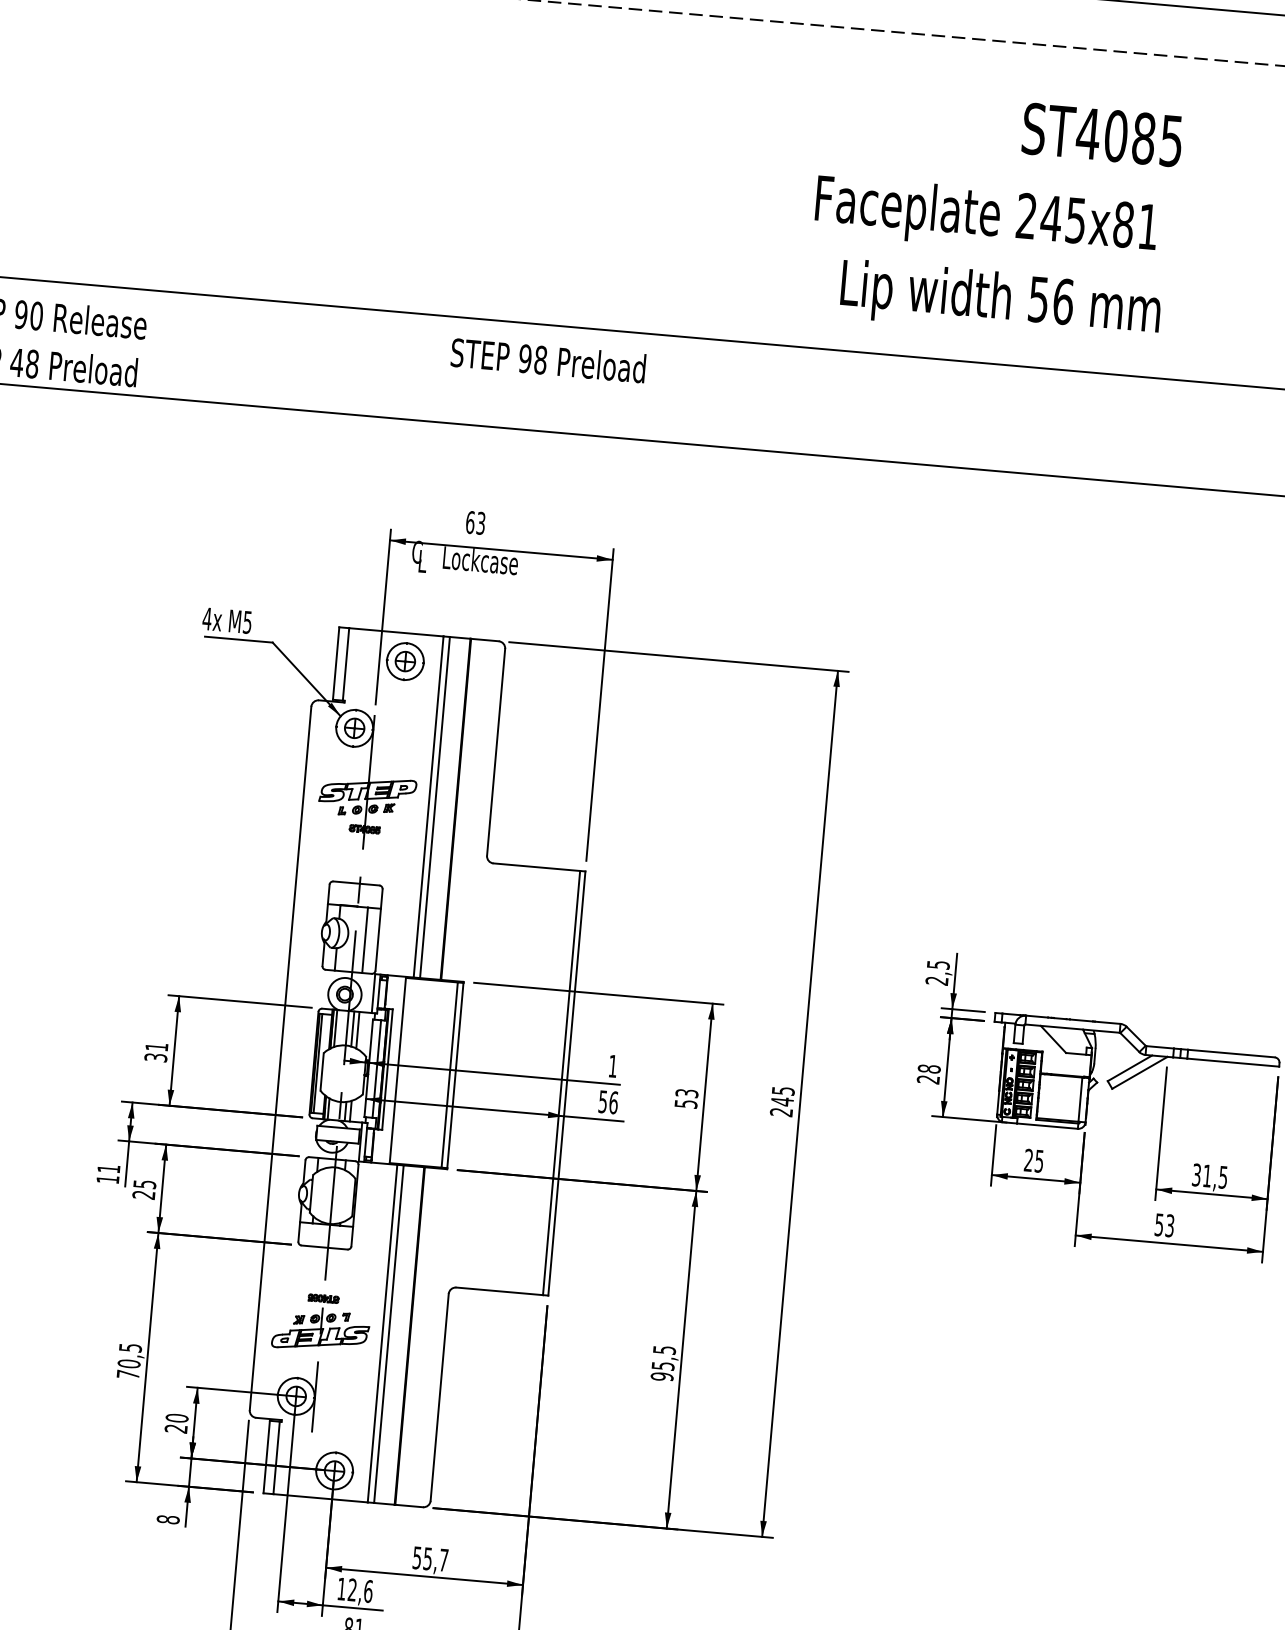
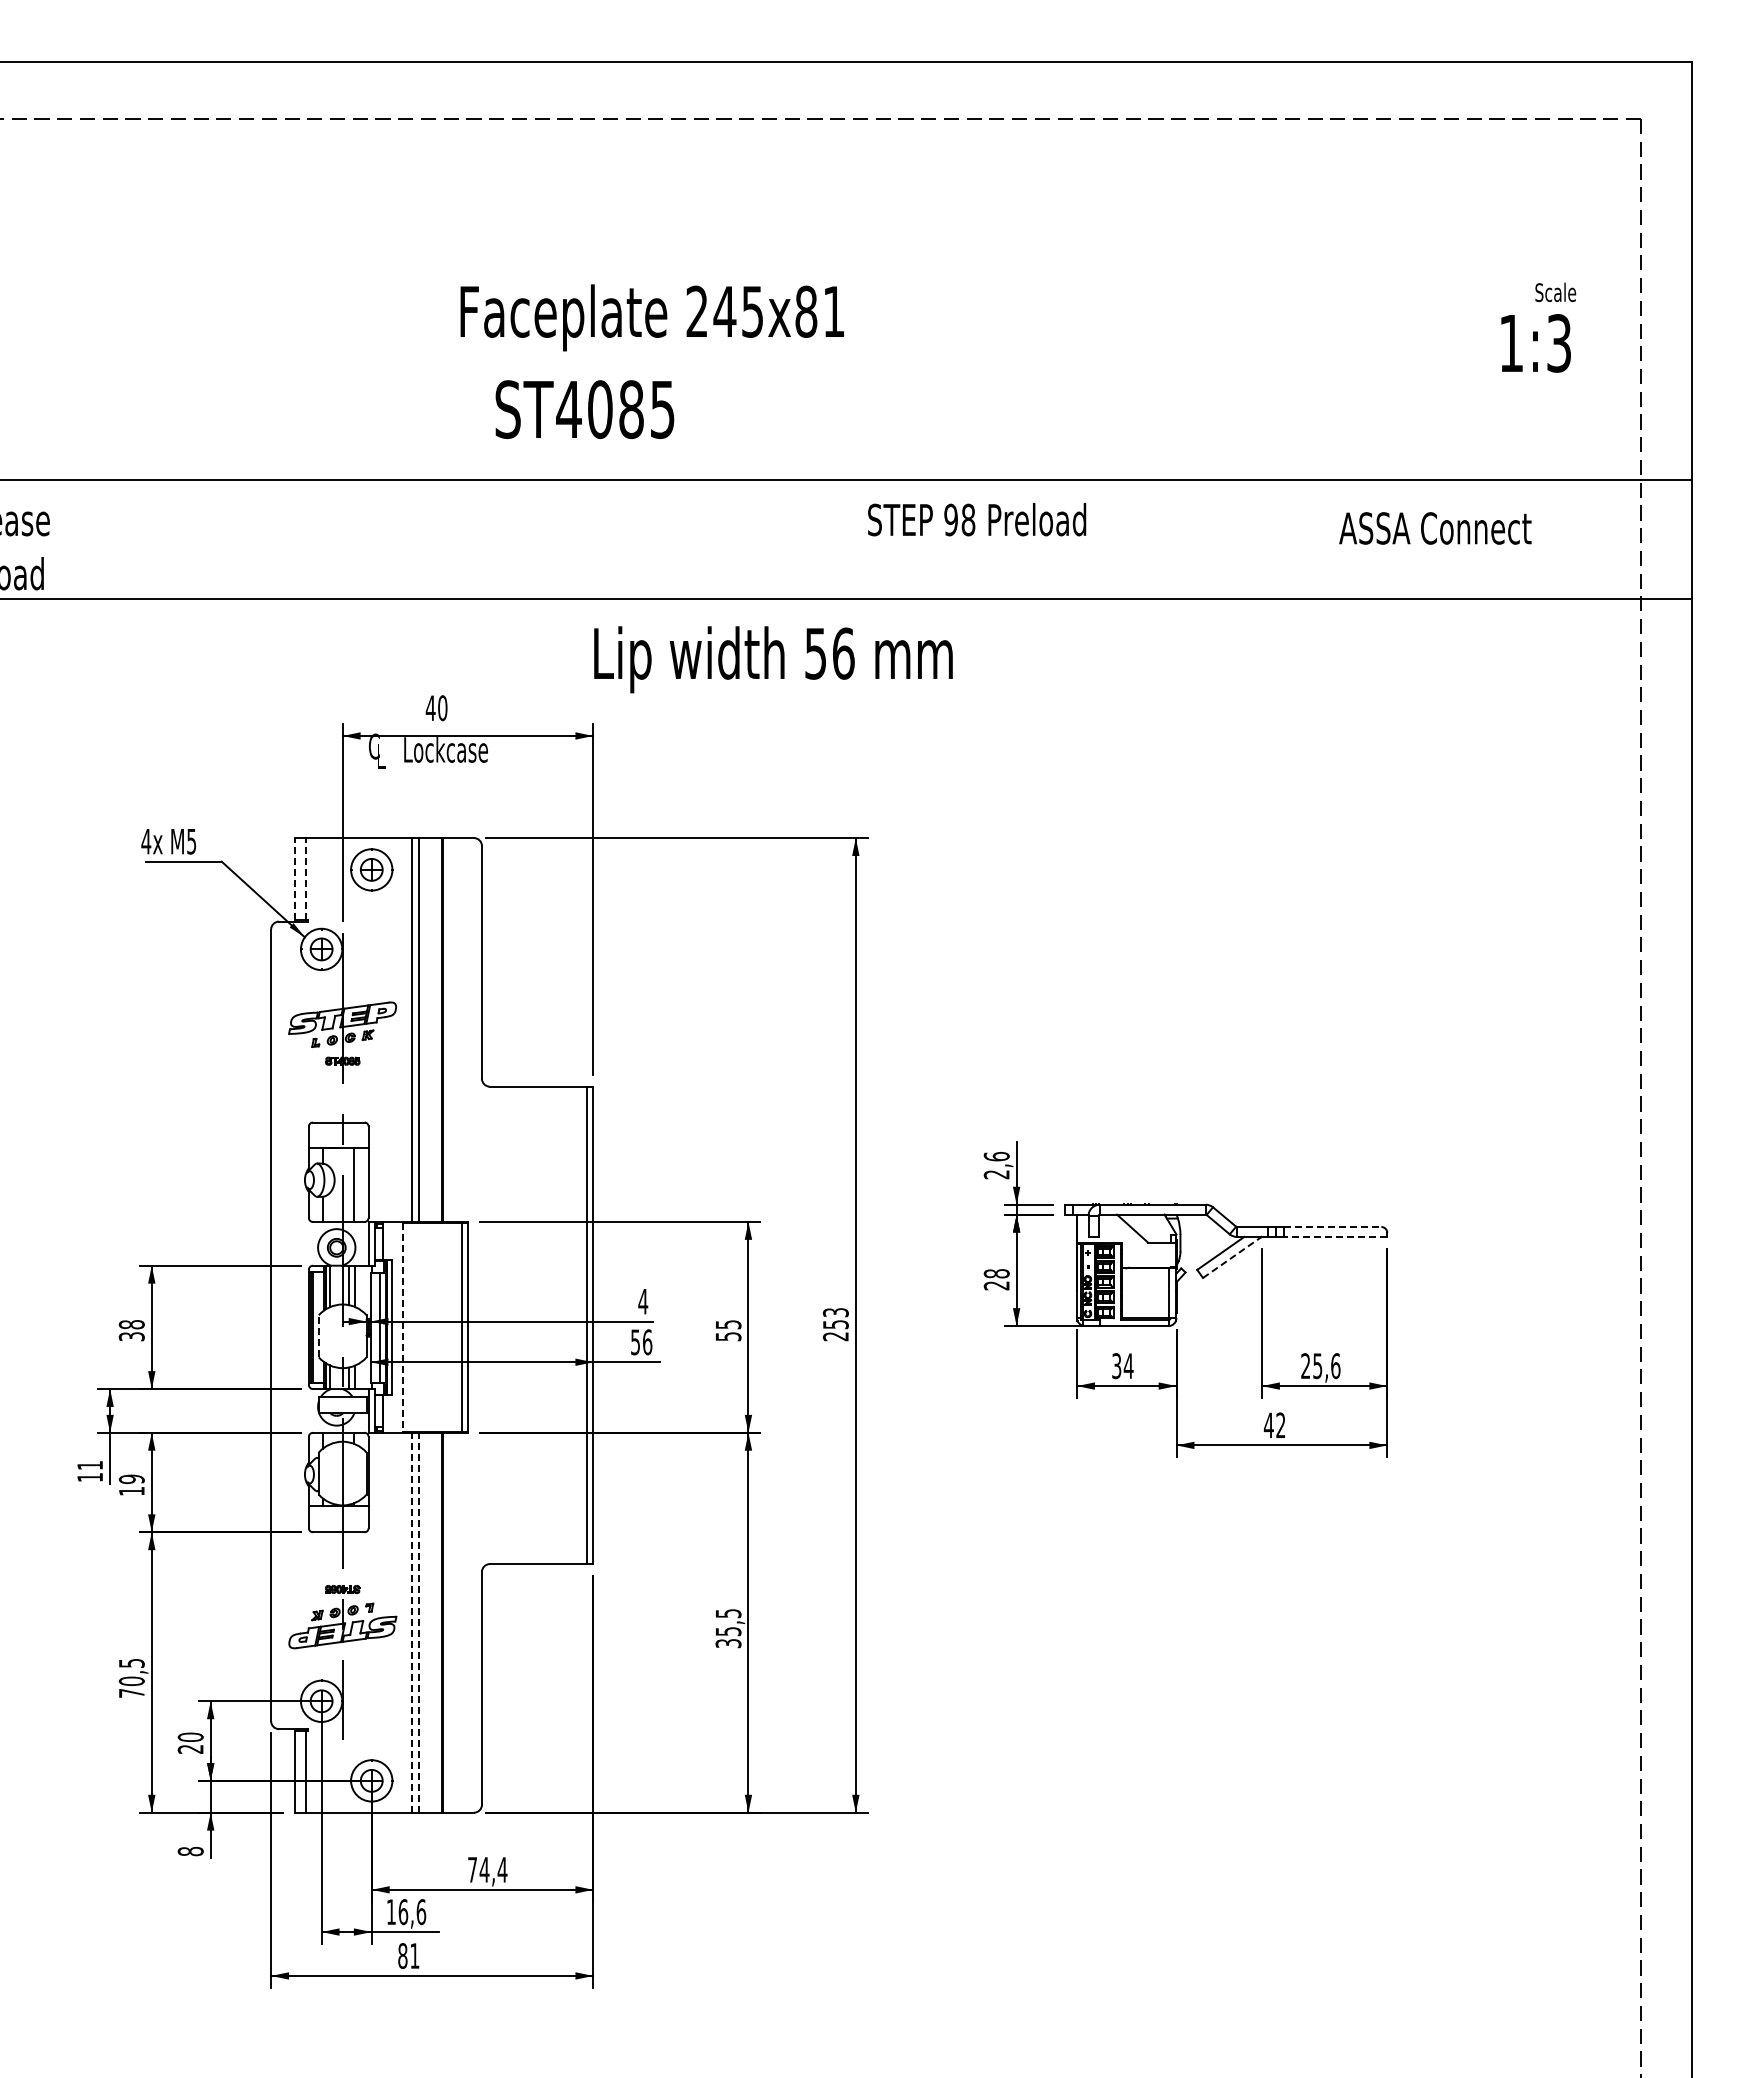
text: (1102, 134) -> (584, 409), moved
text: (985, 217) -> (651, 317), moved
text: (1000, 301) -> (773, 659), moved
text: (548, 360) -> (977, 519), moved
text: (475, 523) -> (436, 708), 63 -> 40
line: (336, 663) -> (294, 878), solid -> dashed
line: (345, 664) -> (305, 878), solid -> dashed
text: (938, 964) -> (996, 1156), 2,5 -> 2,6
text: (156, 1046) -> (131, 1324), 31 -> 38
line: (1231, 1054) -> (1332, 1227), solid -> dashed
line: (1233, 1062) -> (1335, 1236), solid -> dashed
text: (613, 1066) -> (643, 1301), 1 -> 4
line: (398, 1070) -> (403, 1327), solid -> dashed
line: (321, 1071) -> (318, 1335), solid -> dashed
line: (1140, 1072) -> (1232, 1257), solid -> dashed
text: (686, 1093) -> (727, 1324), 53 -> 55
text: (782, 1096) -> (835, 1318), 245 -> 253
text: (1033, 1161) -> (1122, 1366), 25 -> 34
text: (1209, 1176) -> (1320, 1366), 31,5 -> 25,6
text: (144, 1188) -> (131, 1484), 25 -> 19
text: (1164, 1225) -> (1274, 1425), 53 -> 42
line: (382, 1333) -> (411, 1622), solid -> dashed
line: (389, 1333) -> (419, 1622), solid -> dashed
text: (662, 1376) -> (728, 1643), 95,5 -> 35,5
text: (430, 1558) -> (487, 1869), 55,7 -> 74,4
text: (352, 1590) -> (403, 1912), 12,6 -> 16,6

